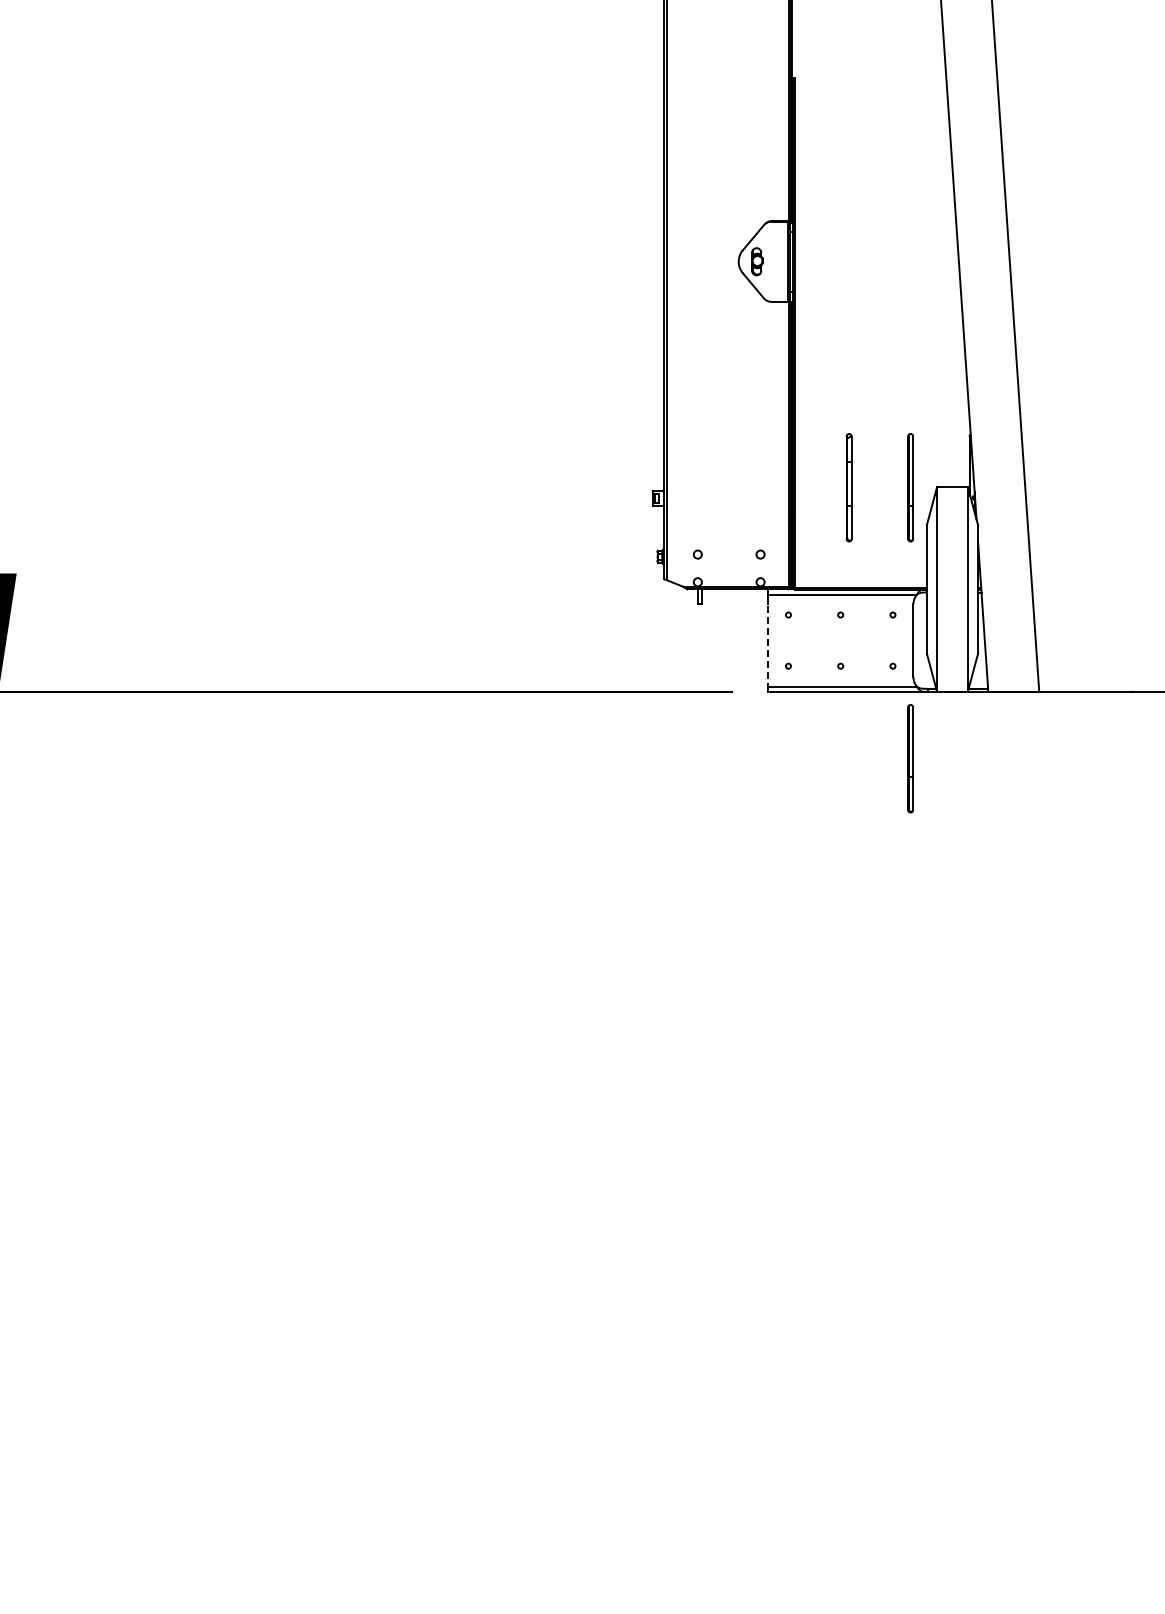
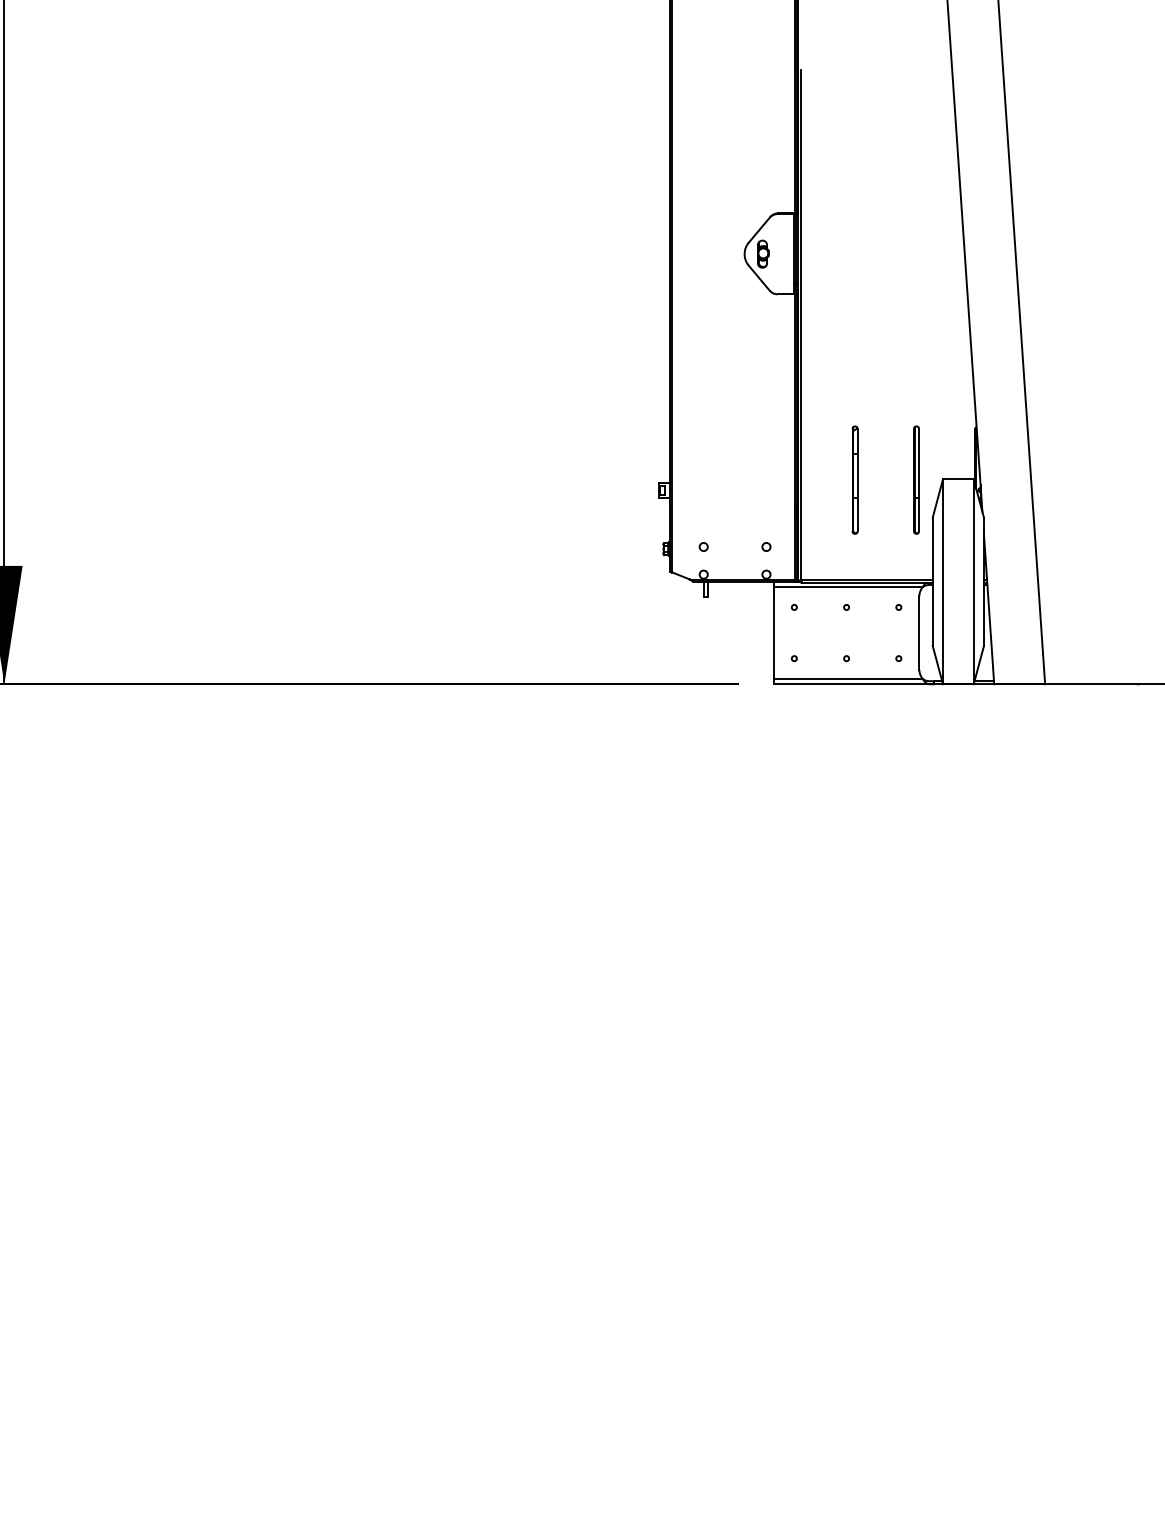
line: (768, 641) -> (774, 633), dashed -> solid
part: (910, 758) -> (916, 750), removed

